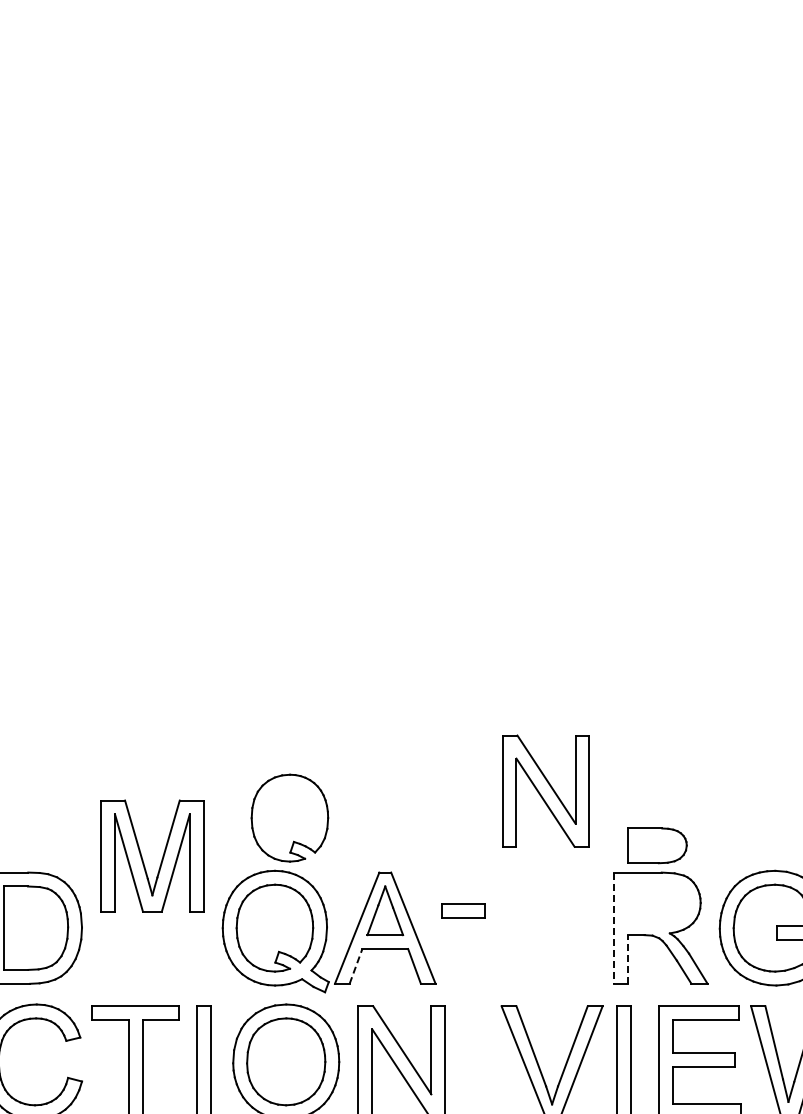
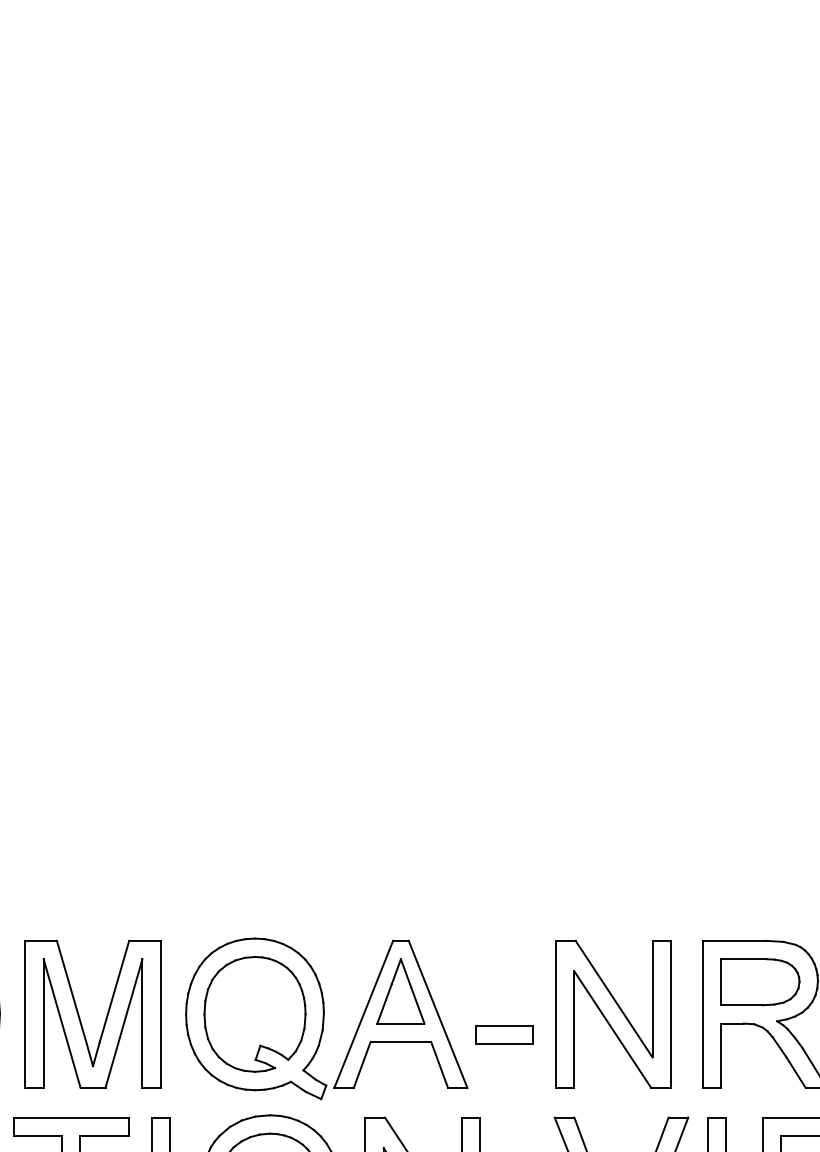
part: (545, 790) -> (612, 1013), moved
part: (289, 817) -> (274, 868), removed
part: (657, 845) -> (760, 981), moved
part: (143, 859) -> (81, 1018), moved
part: (463, 910) -> (504, 1034), moved
line: (613, 928) -> (702, 1014), dashed -> solid
line: (627, 958) -> (721, 1054), dashed -> solid
line: (356, 966) -> (362, 1065), dashed -> solid

